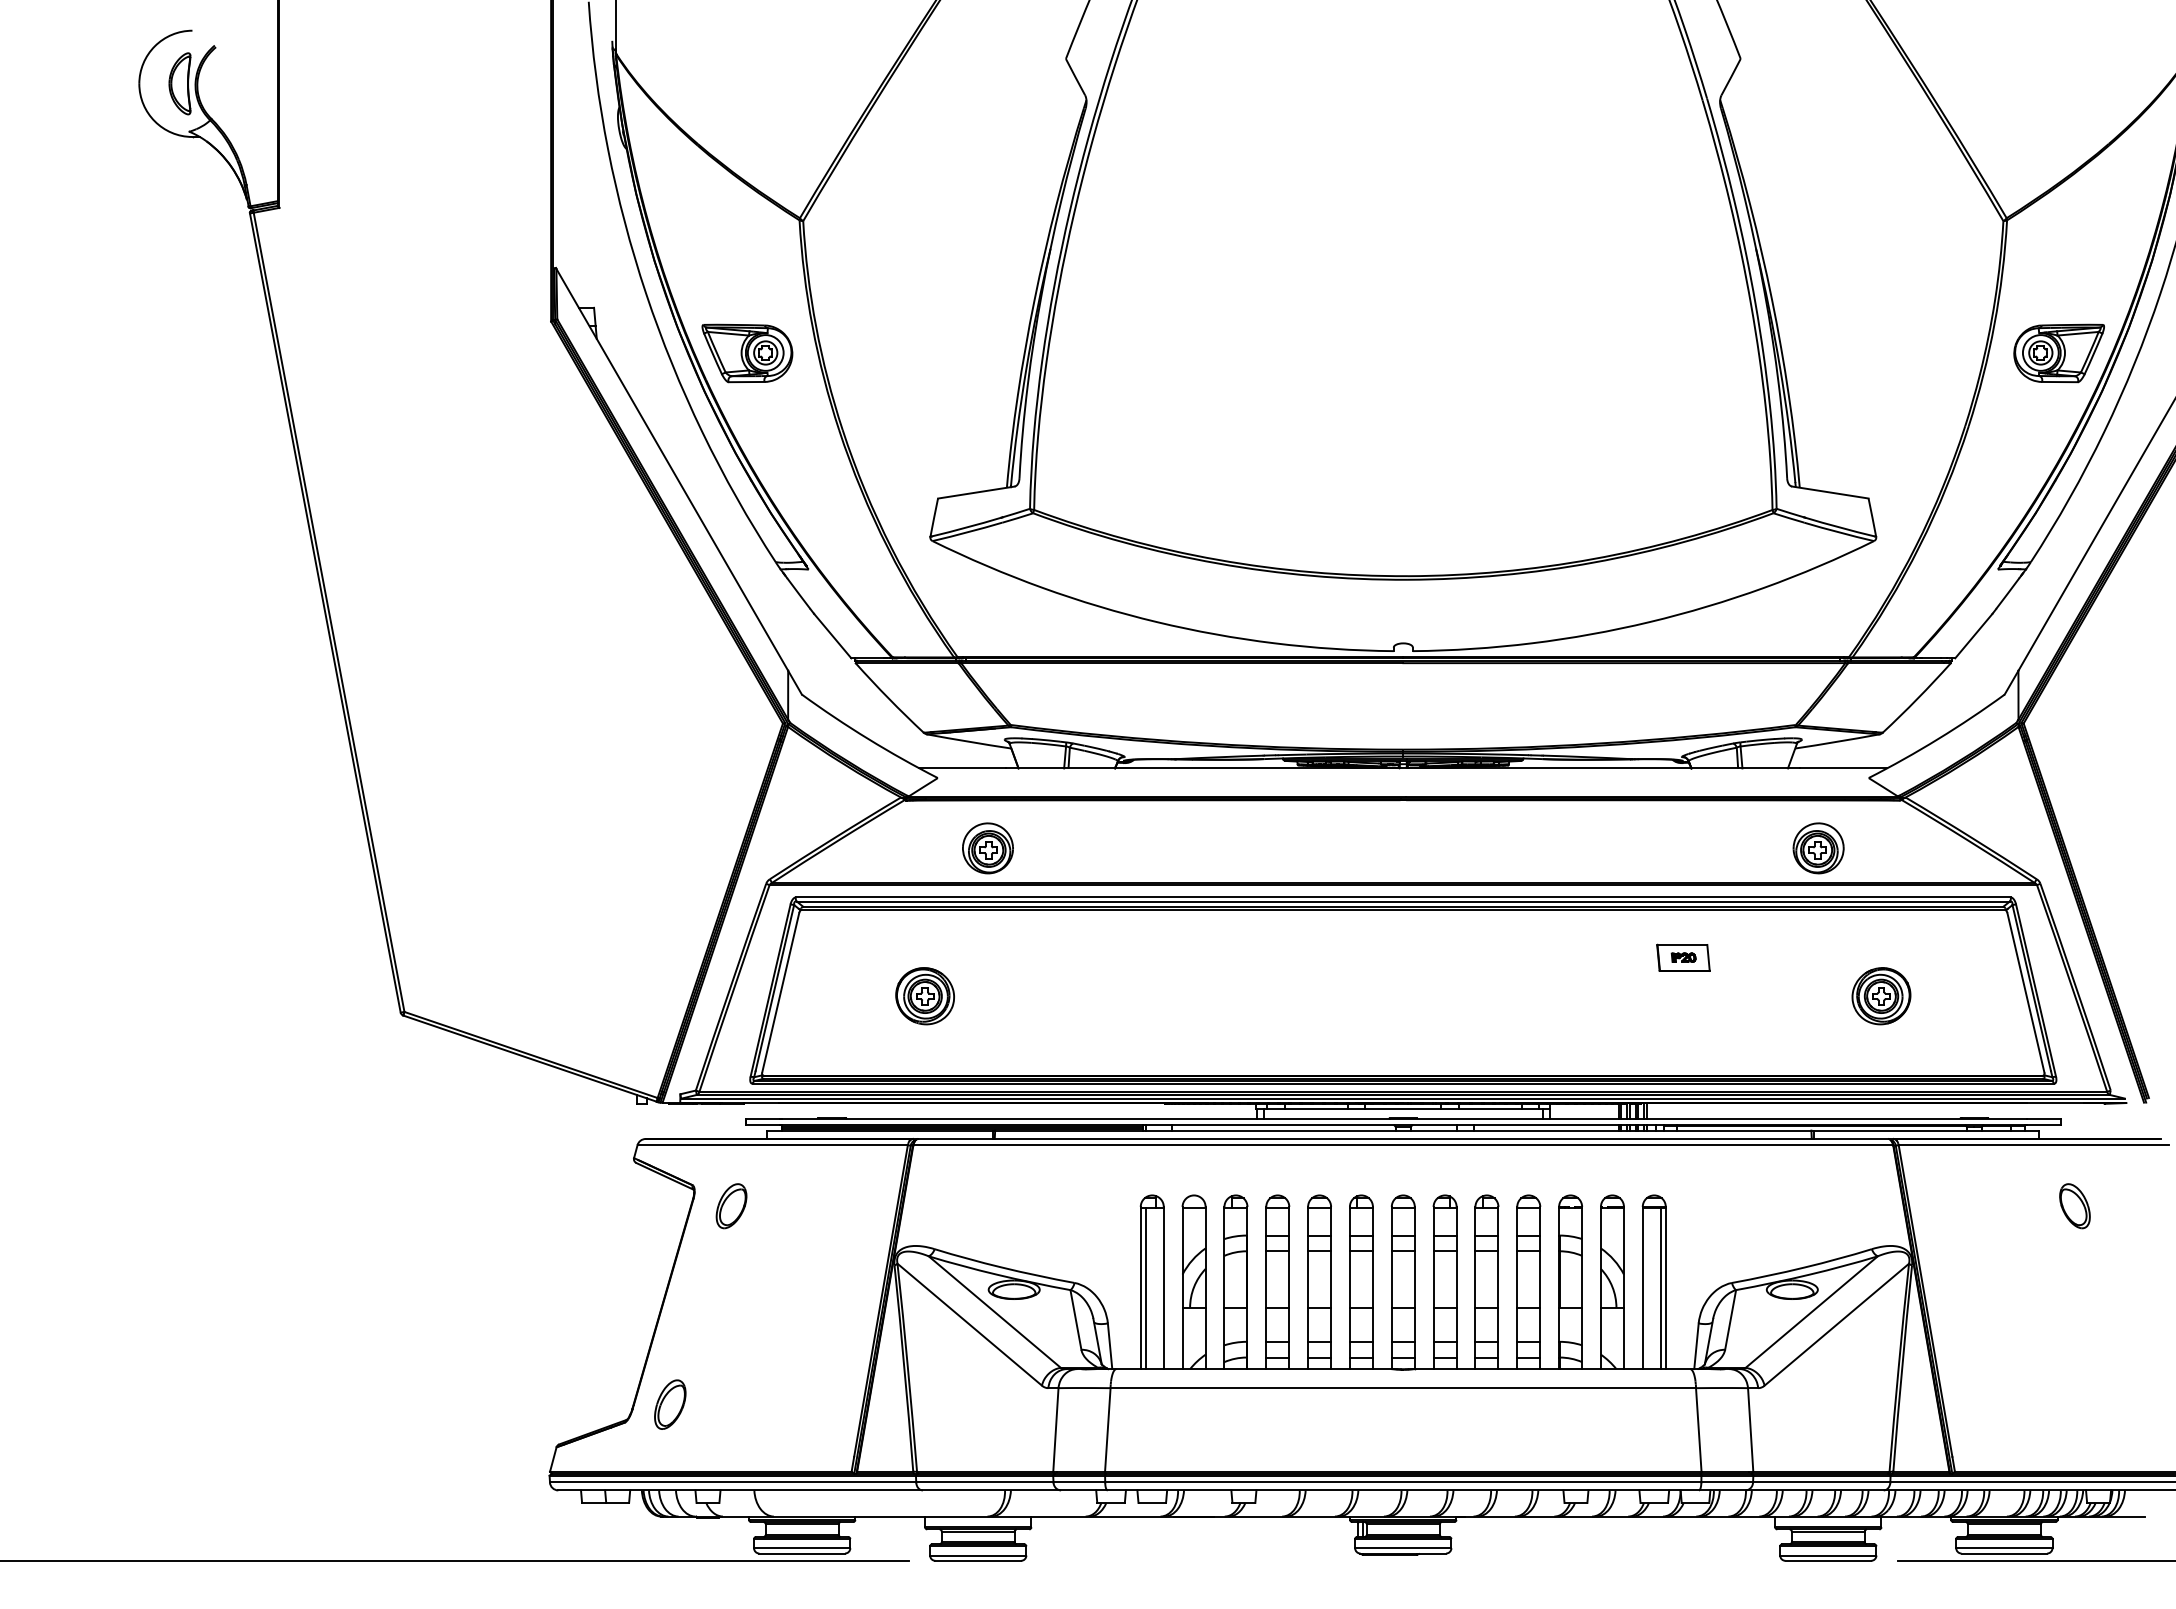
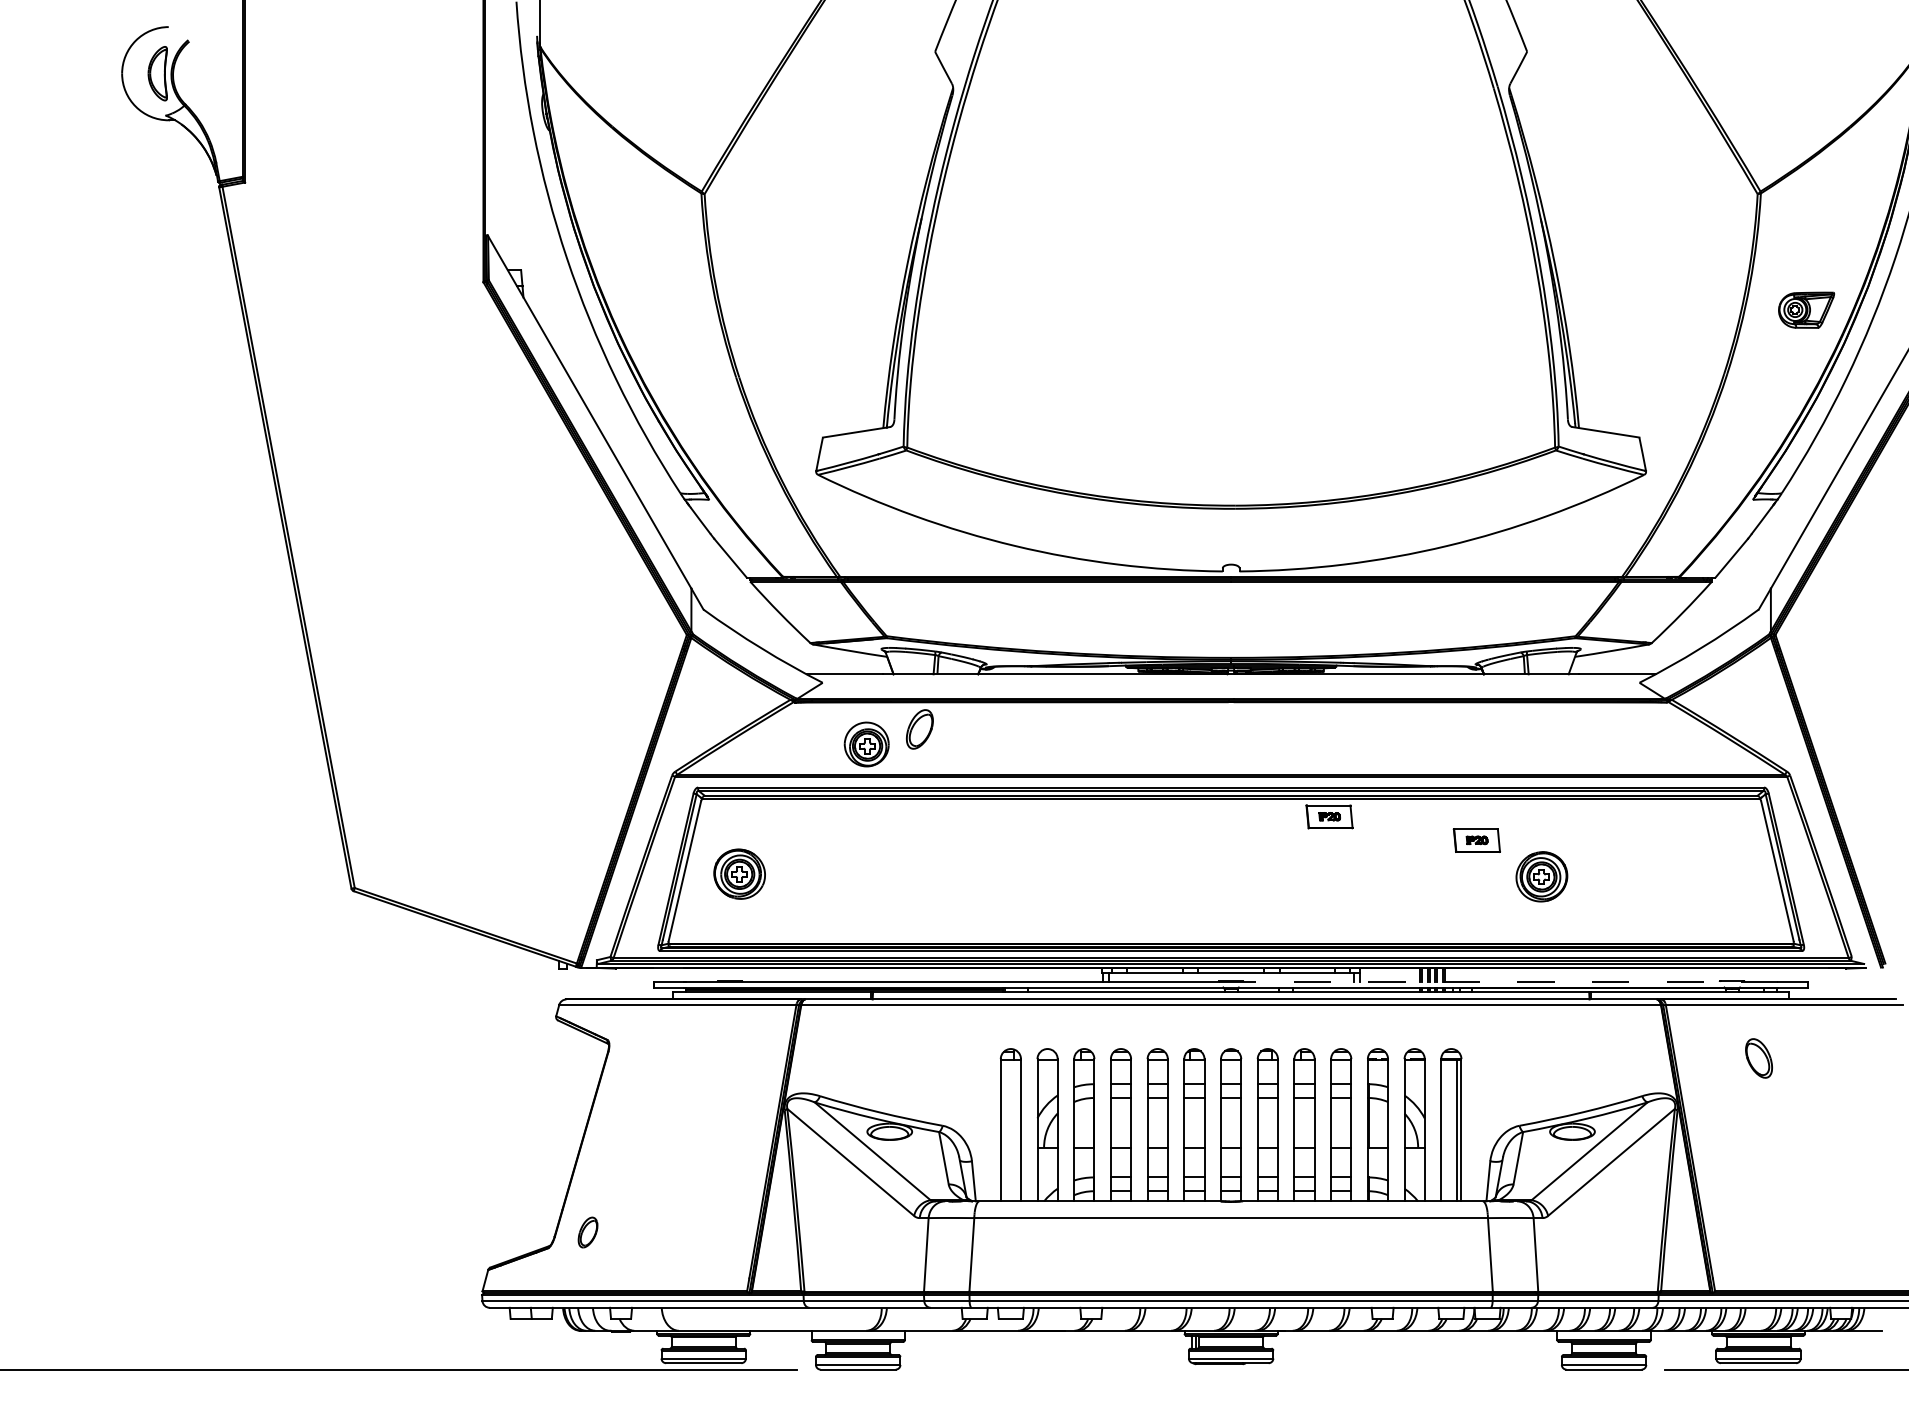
part: (747, 353) -> (655, 310), removed
part: (2058, 353) -> (1806, 310), size x0.7
part: (1818, 848) -> (1595, 744), removed
part: (1515, 930) -> (1329, 816), added
part: (924, 996) -> (739, 874), moved
part: (1881, 996) -> (1541, 877), moved
line: (1708, 1118) -> (1498, 981), solid -> dashed
part: (731, 1206) -> (919, 729), moved
part: (2074, 1206) -> (1758, 1058), moved
line: (1145, 1288) -> (1004, 1130), removed
part: (670, 1404) -> (588, 1232), size x0.7

